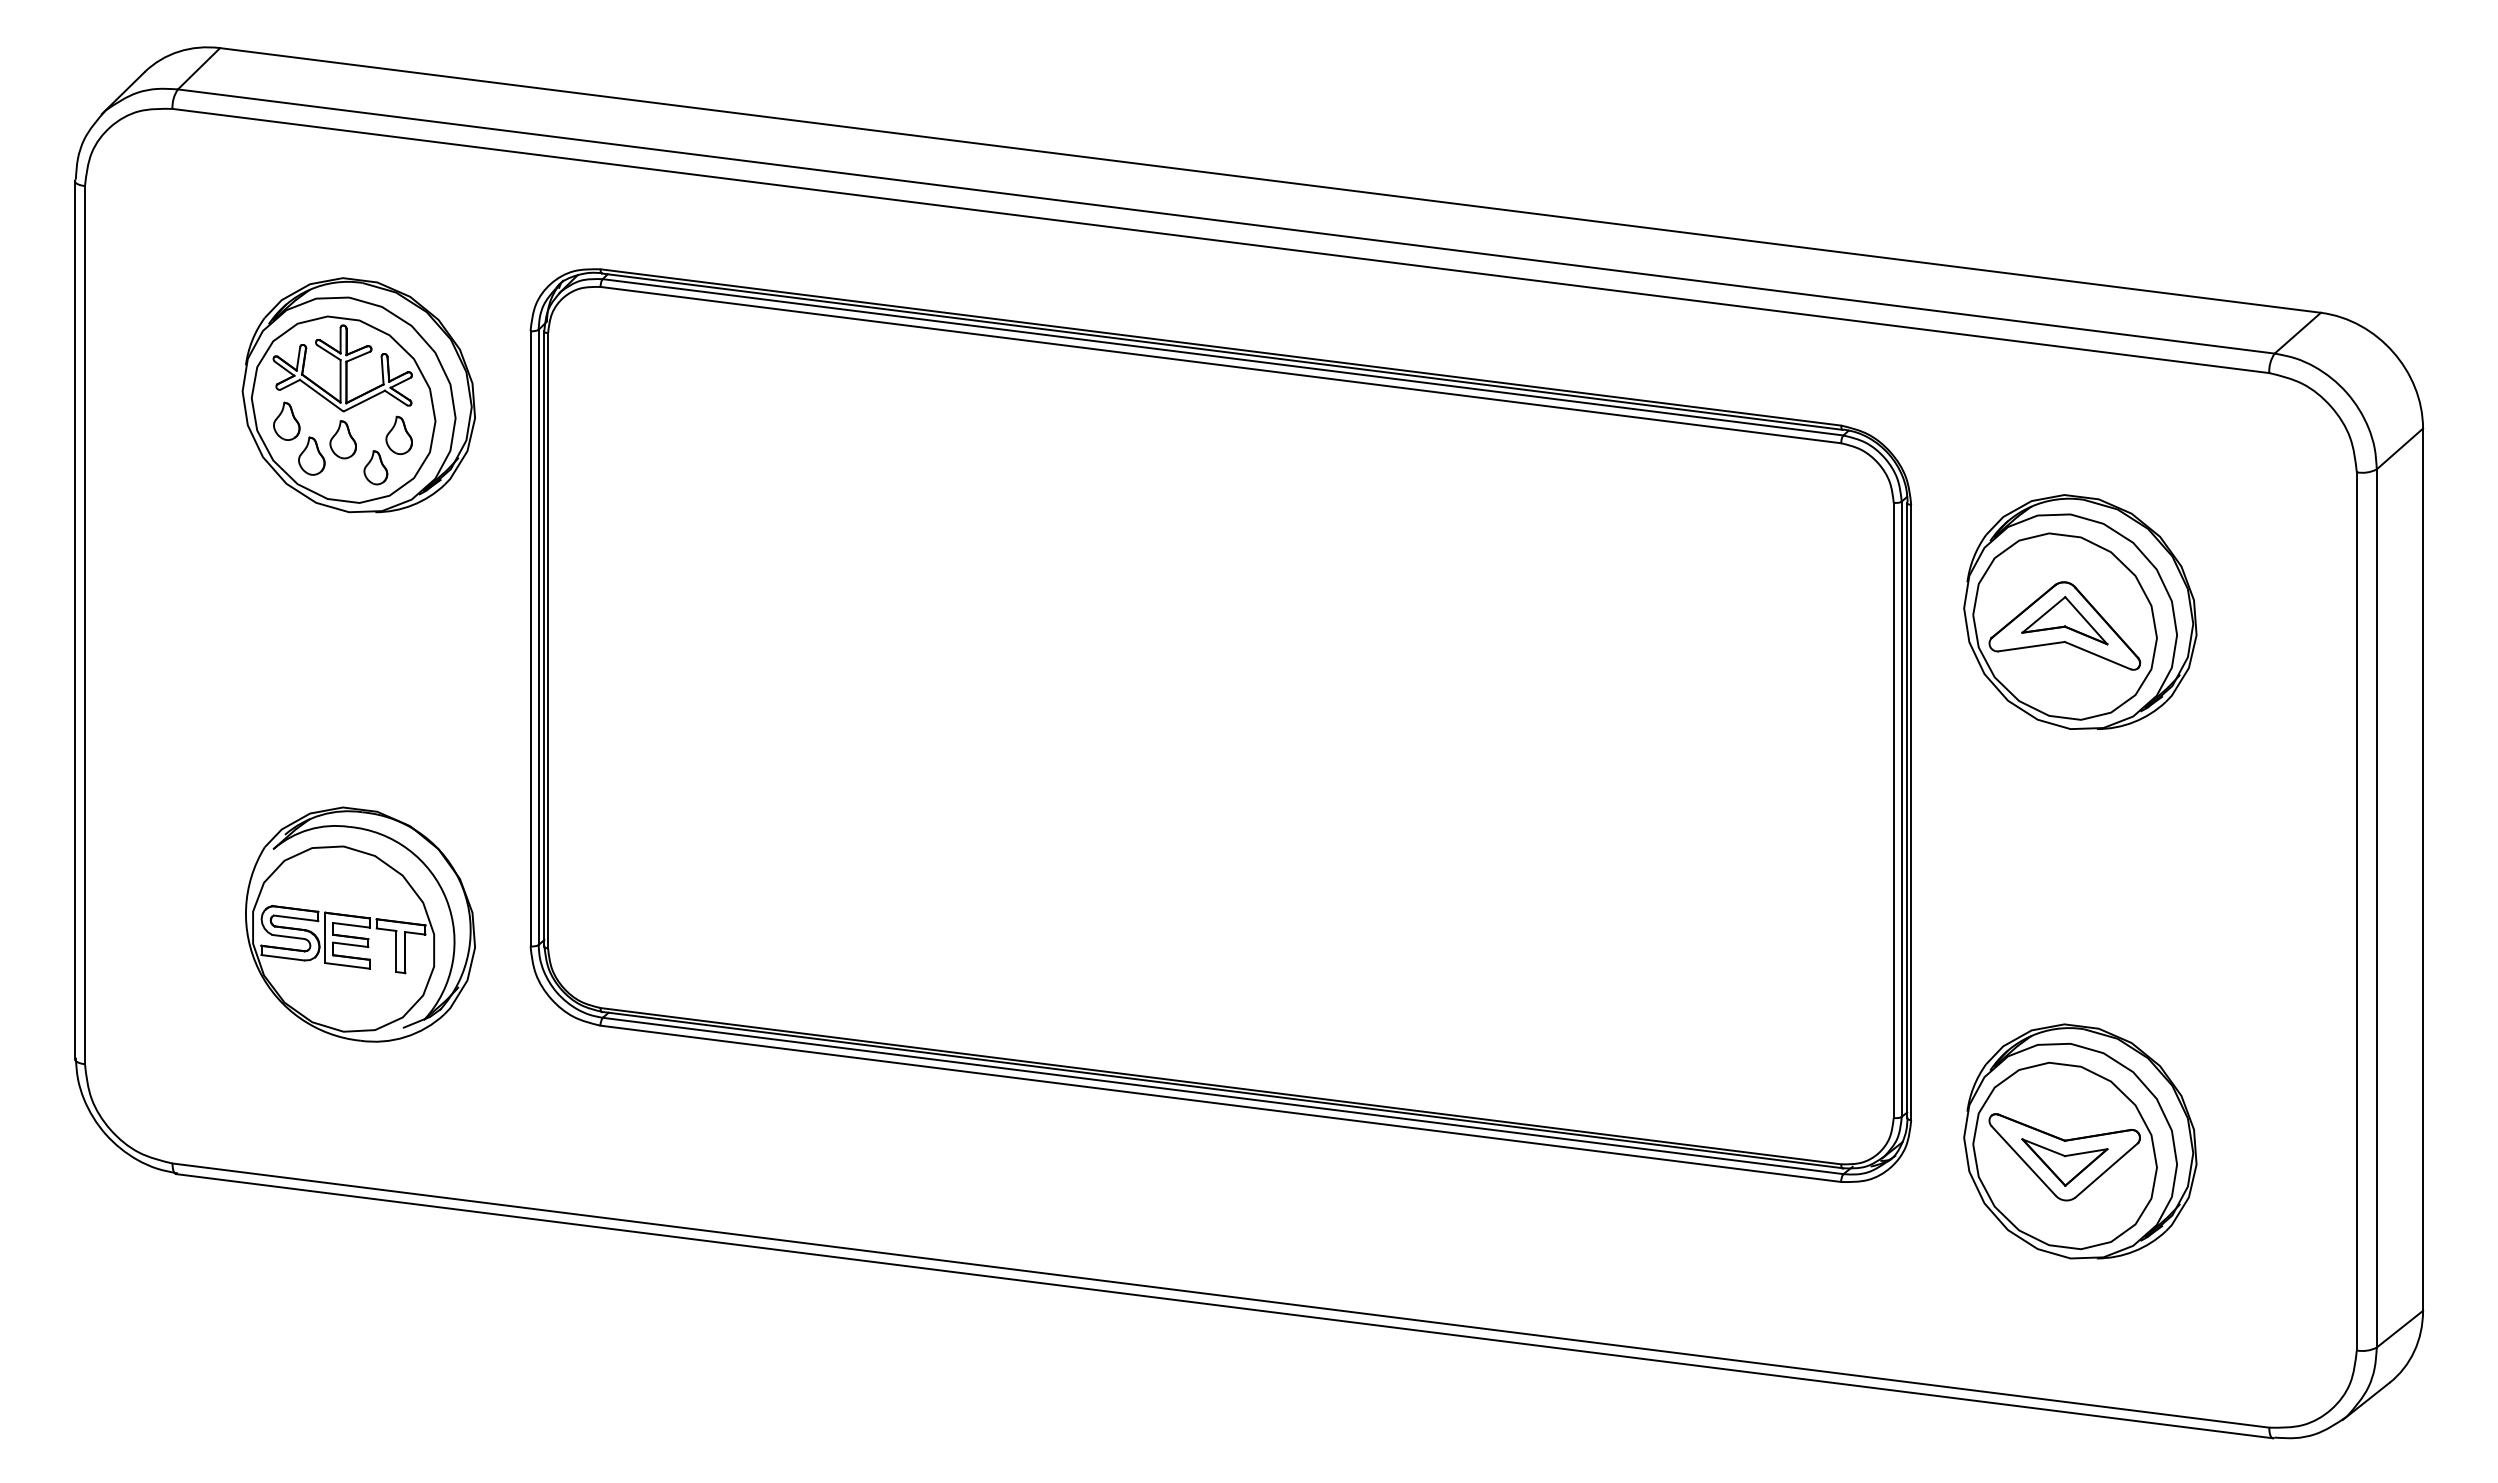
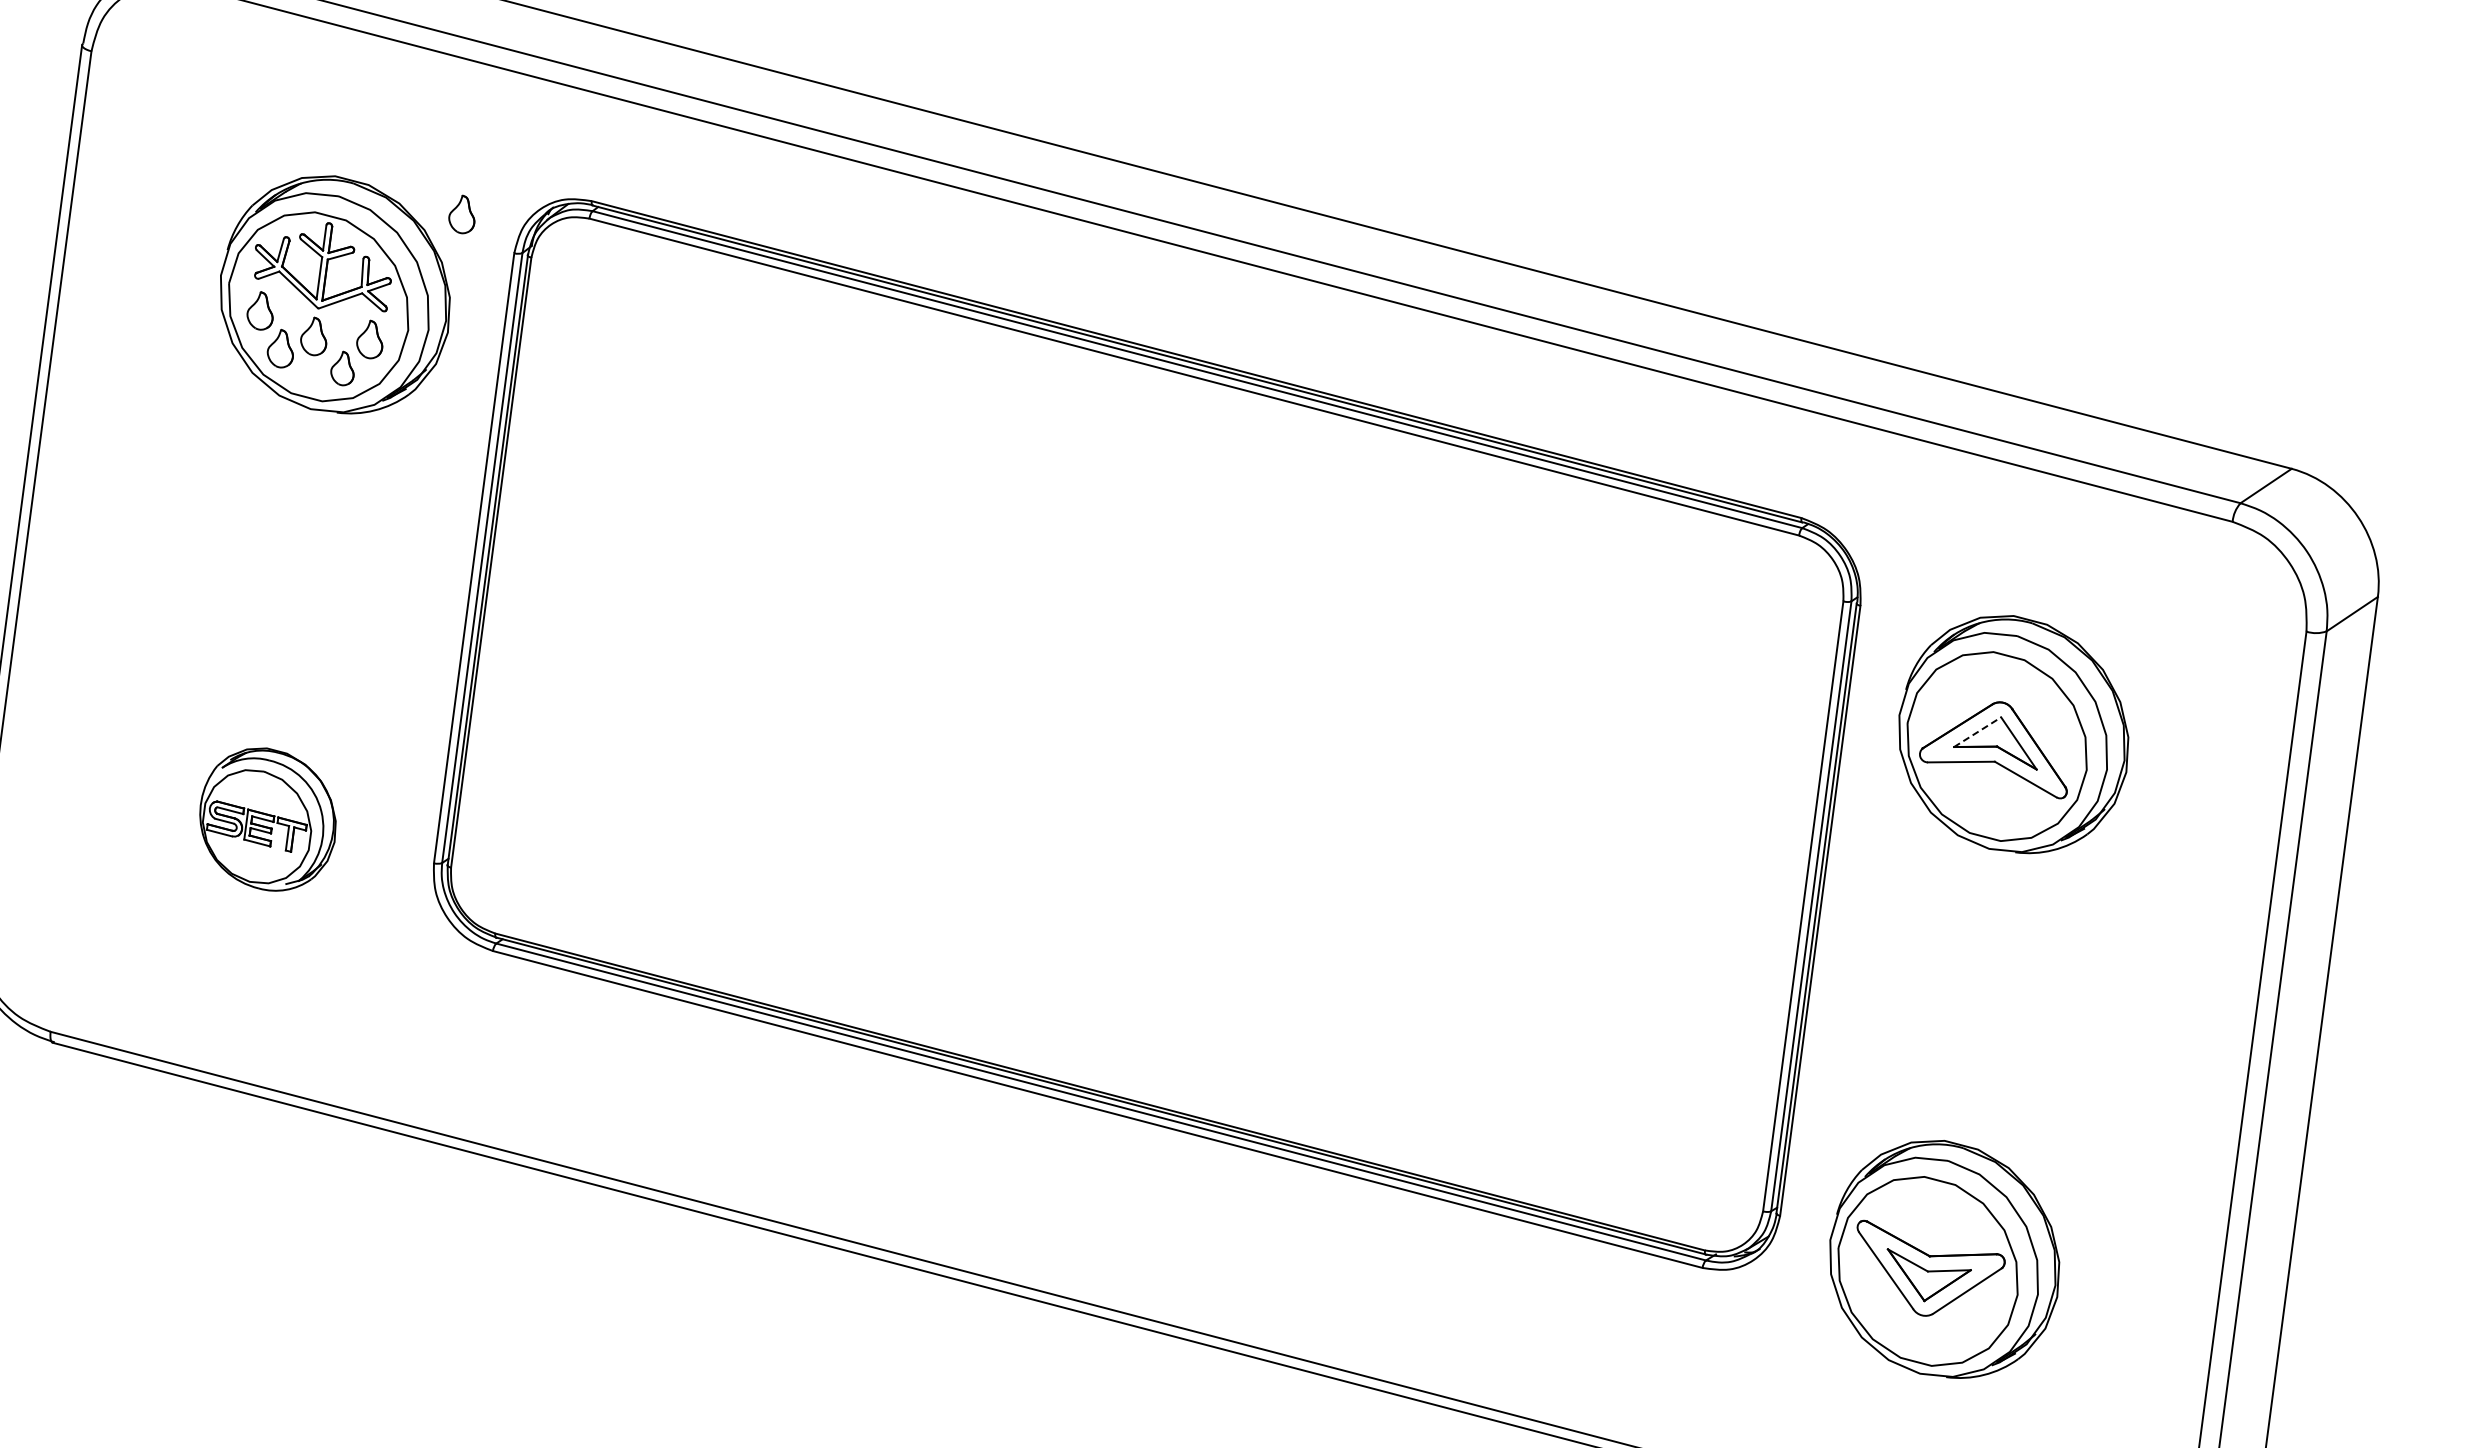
part: (473, 298) -> (461, 213), added
line: (2043, 614) -> (1977, 731), solid -> dashed
part: (360, 924) -> (268, 819), size x0.6

